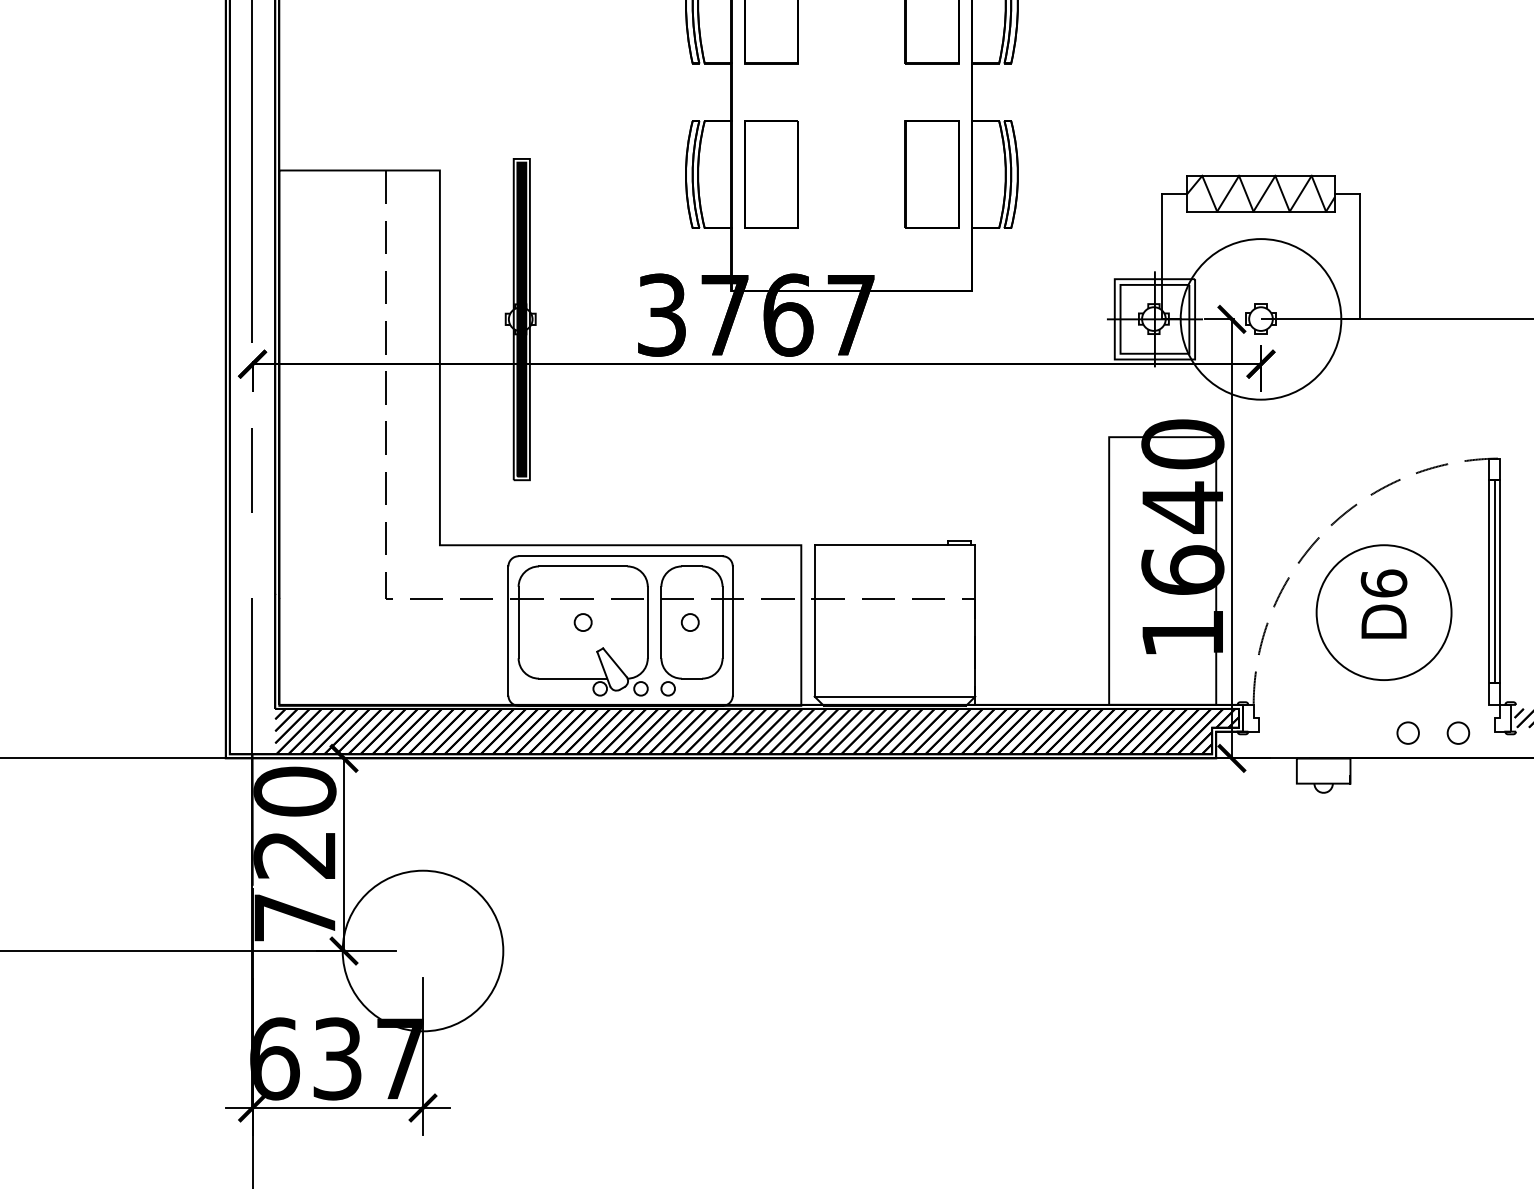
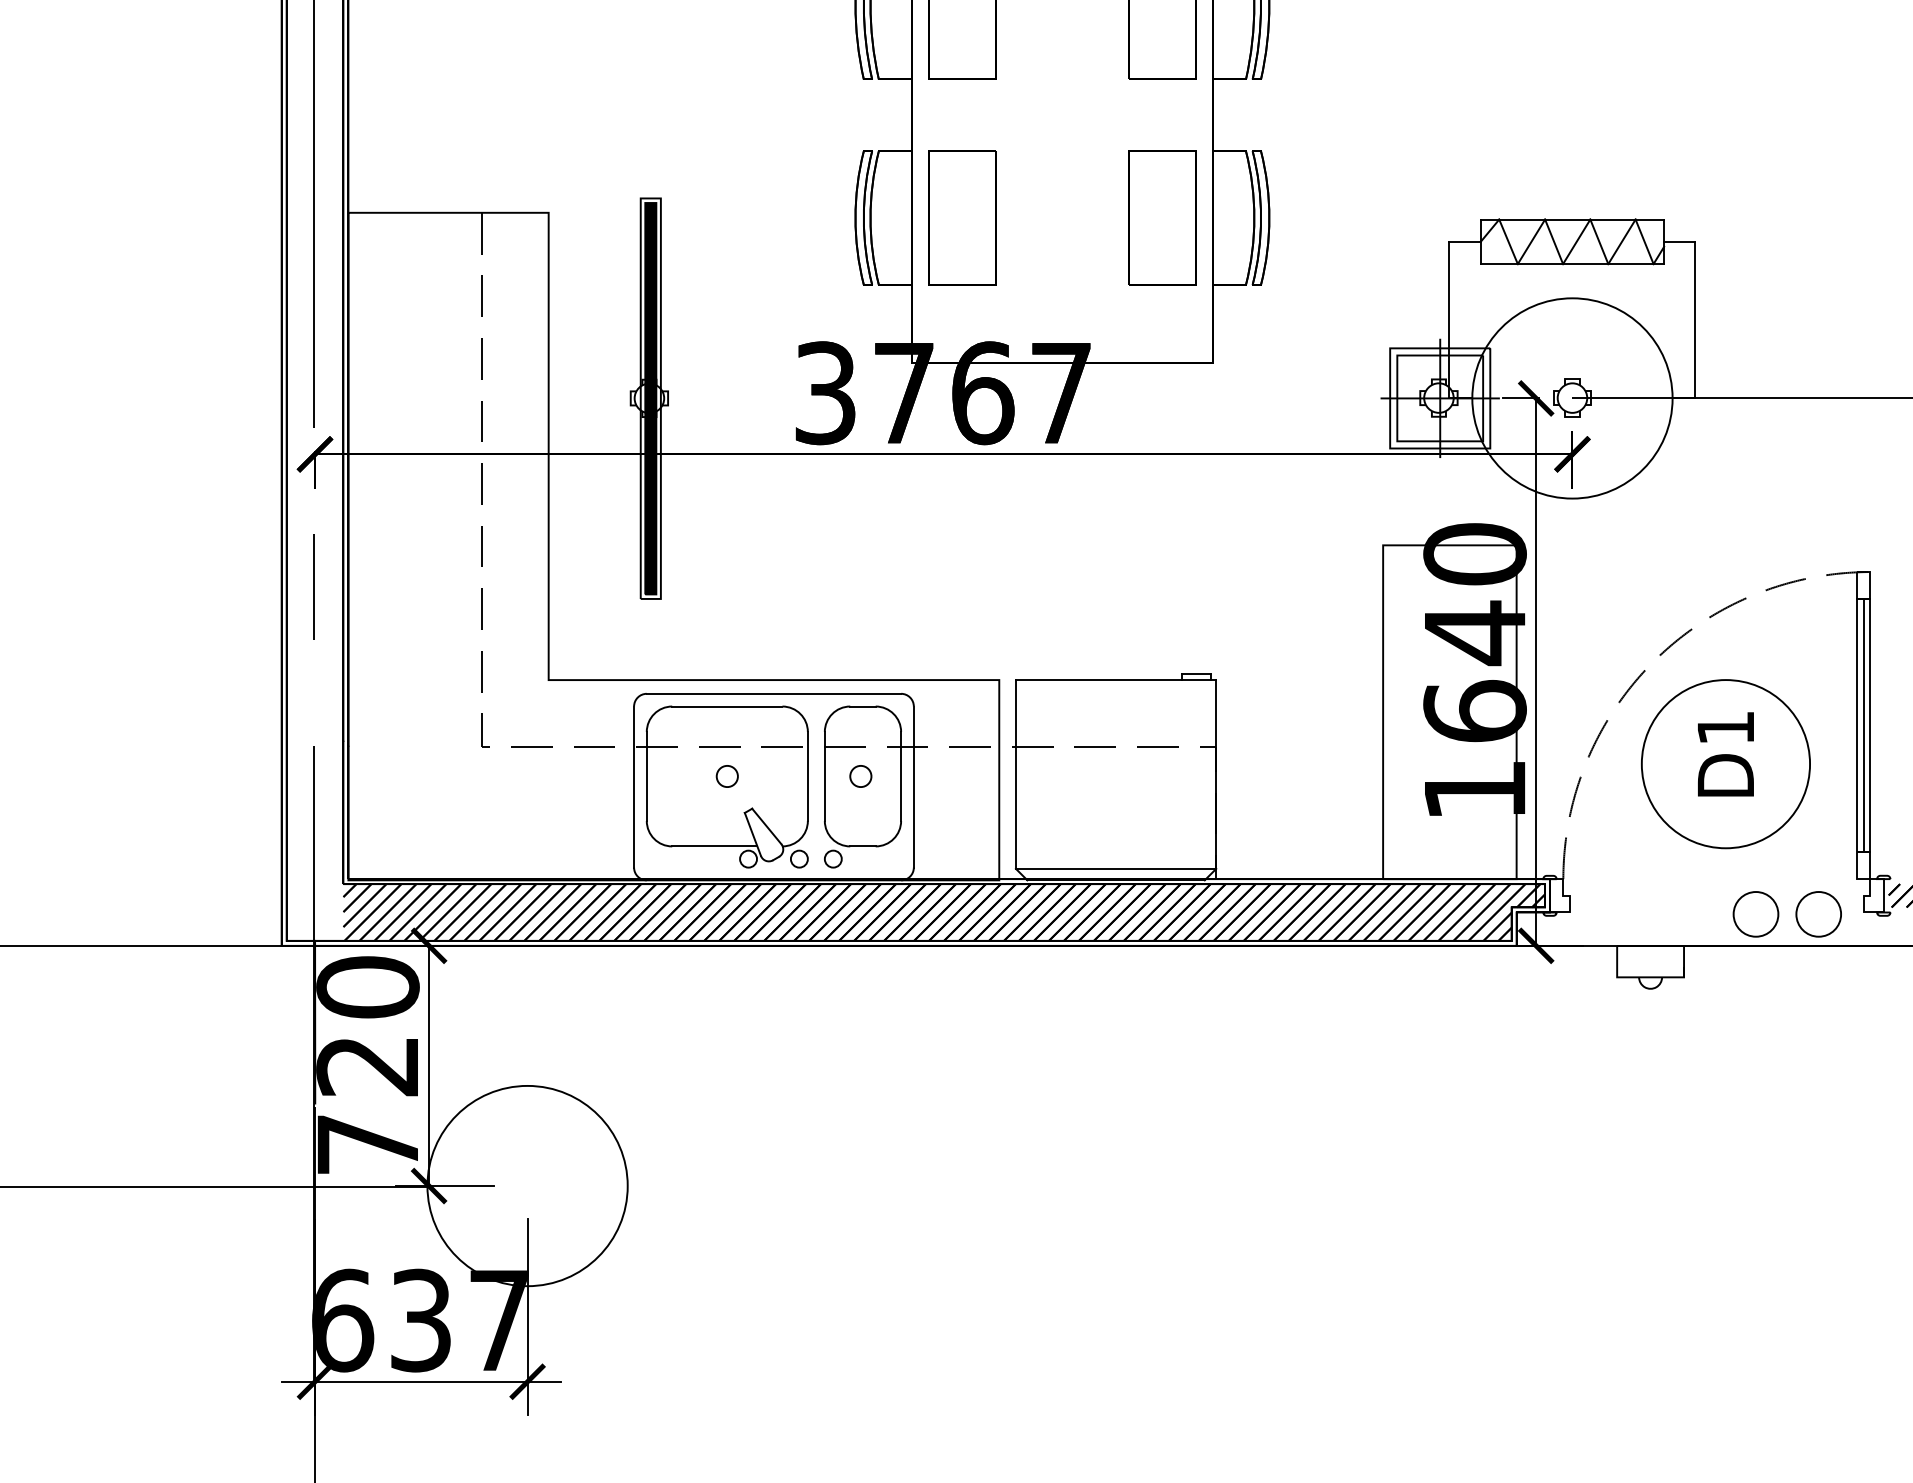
text: (1383, 583) -> (1725, 727), D6 -> D1
circle: (1407, 733) -> (1755, 914), size x1.67
circle: (1458, 733) -> (1818, 914), size x1.67

